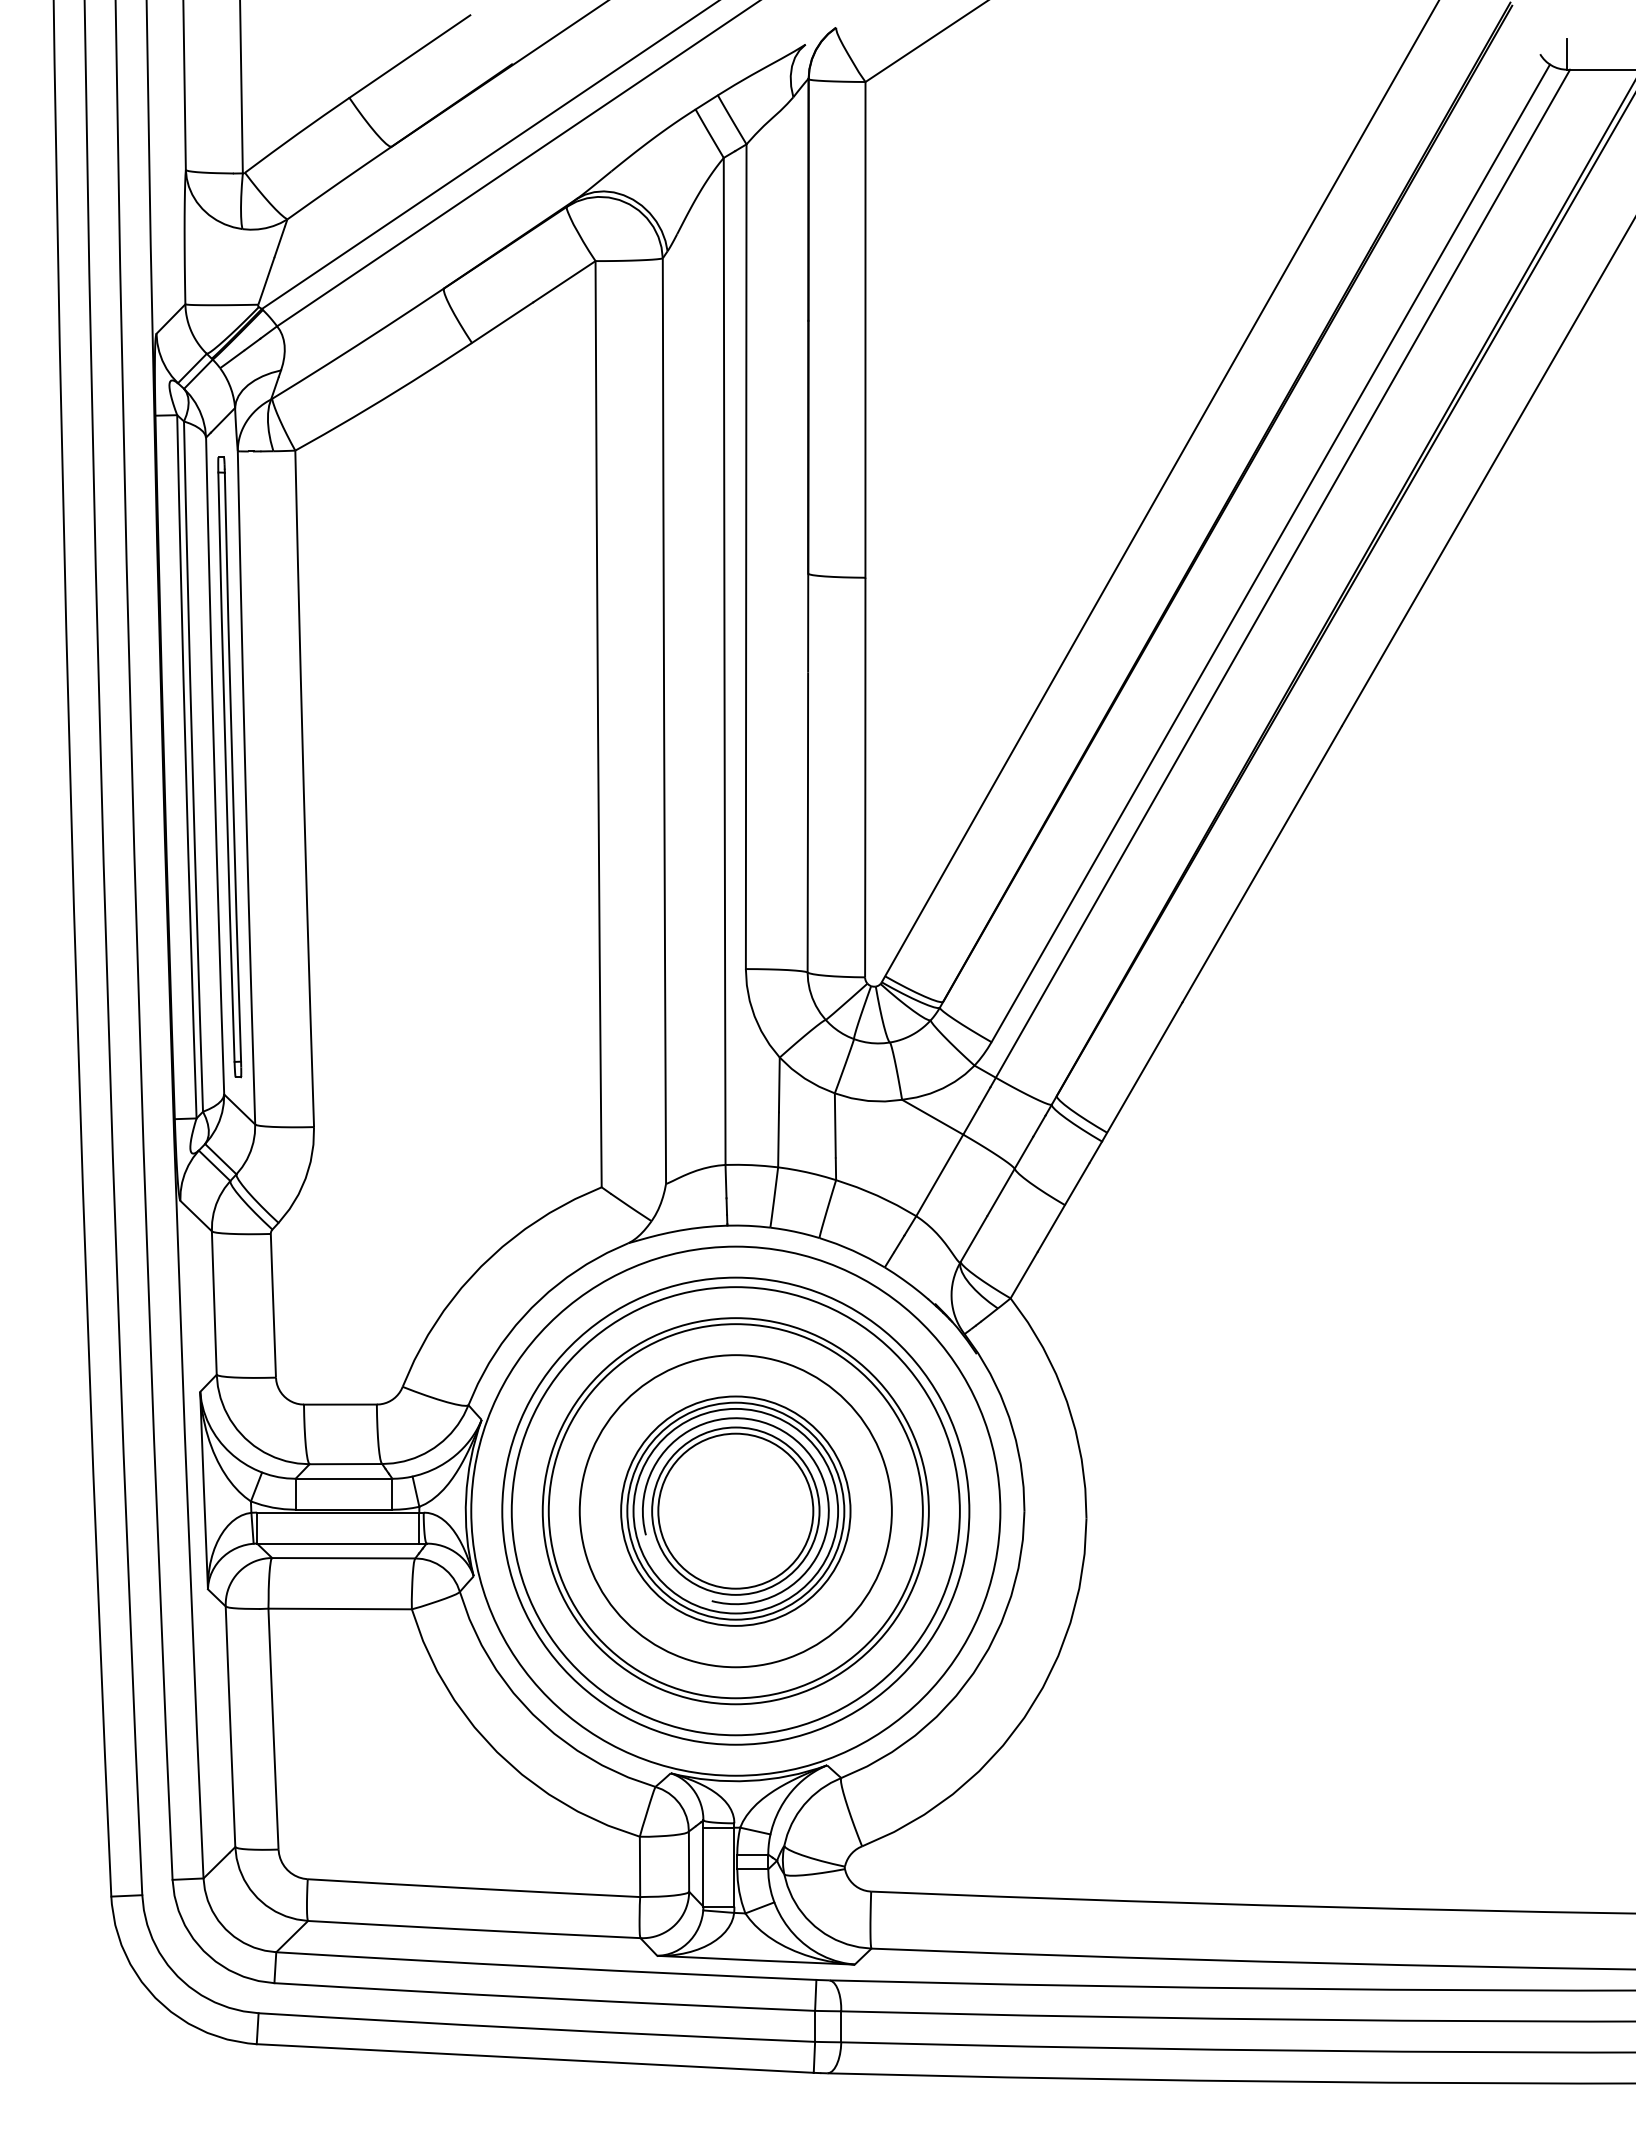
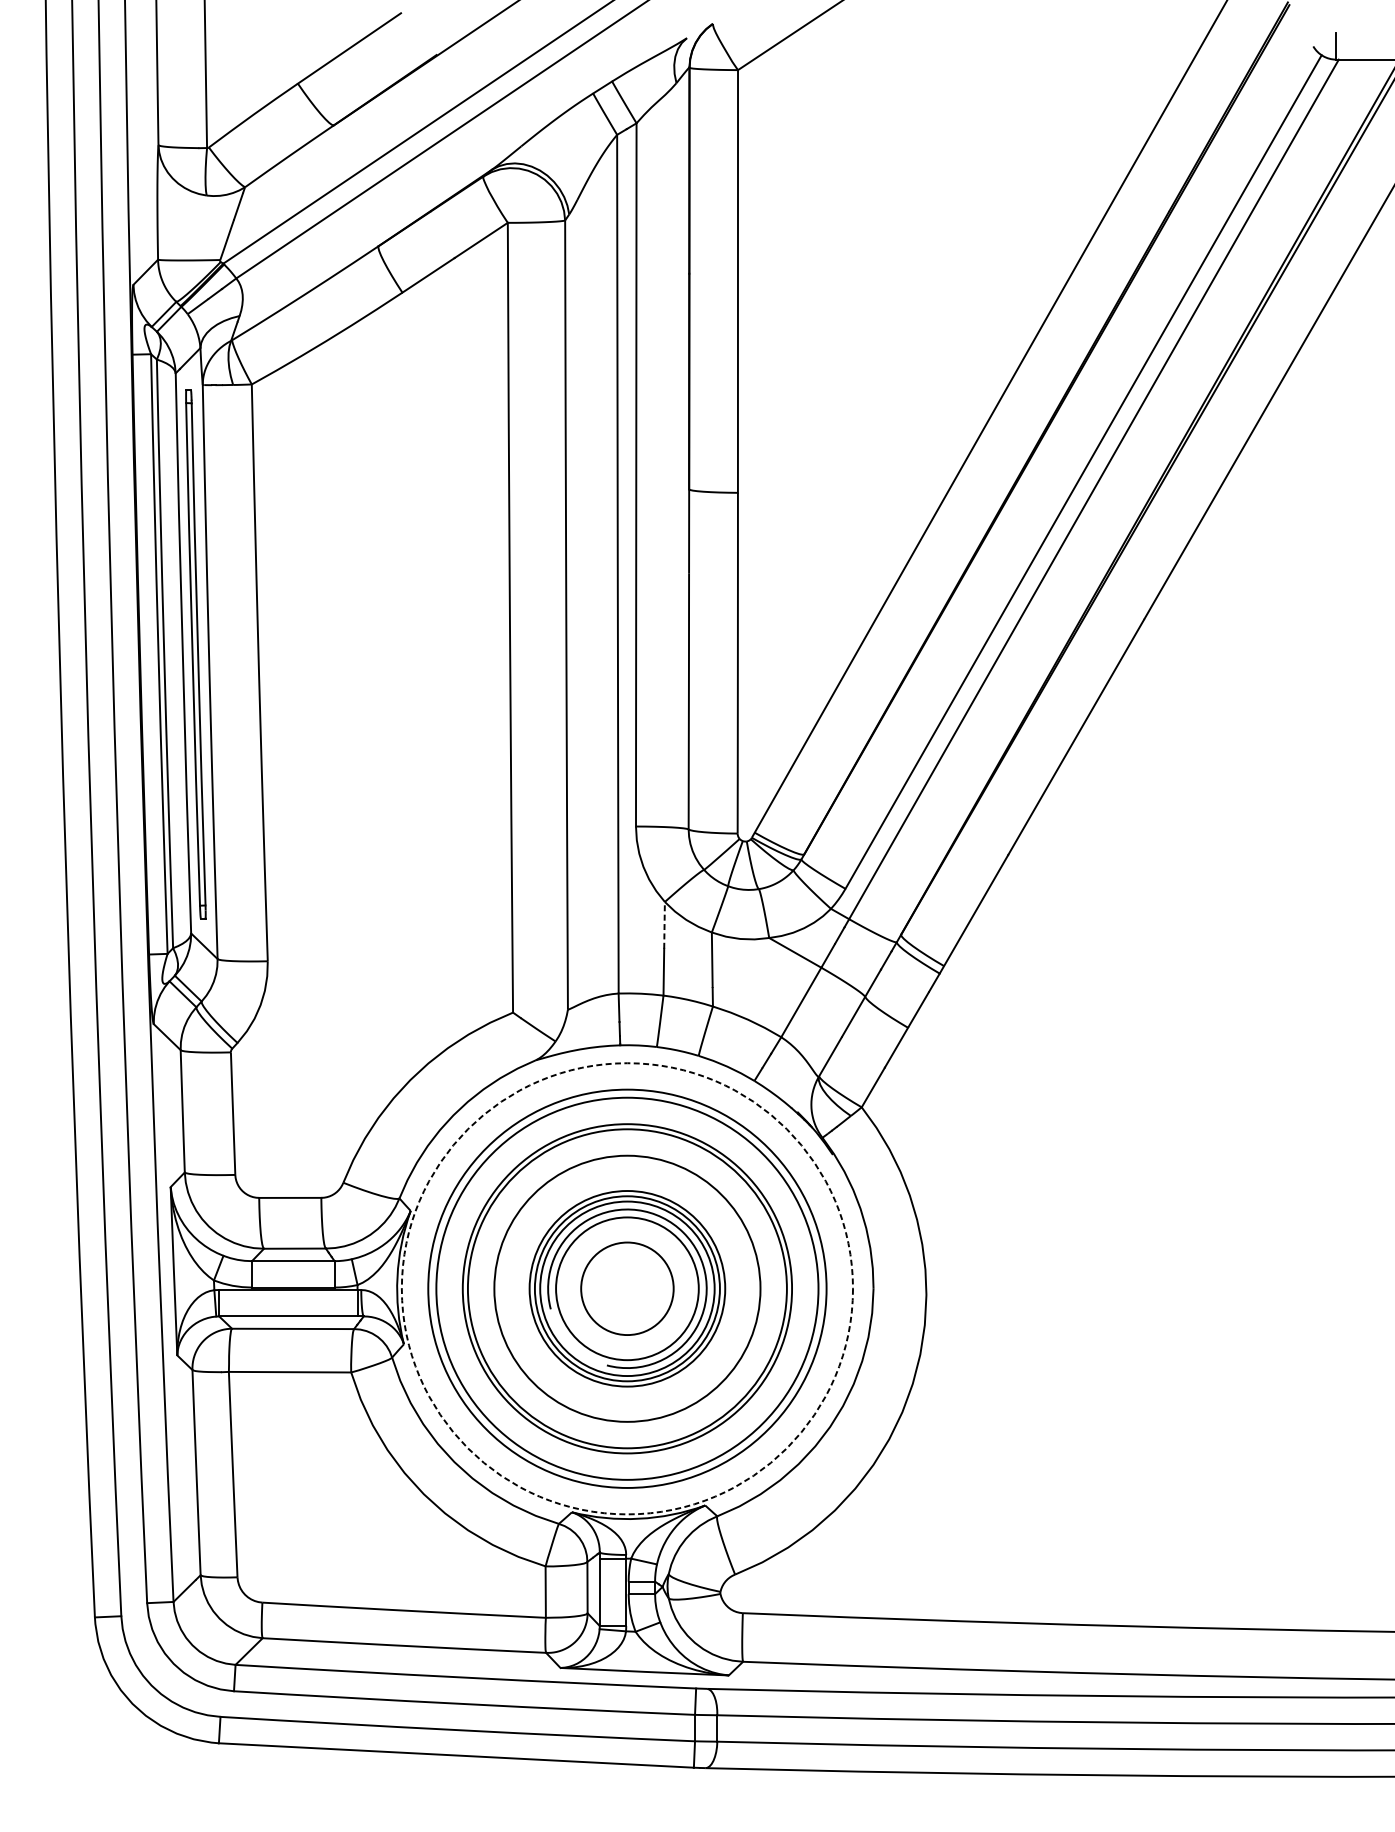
line: (779, 1084) -> (664, 924), solid -> dashed
circle: (735, 1510) -> (627, 1288), size x0.7
circle: (735, 1510) -> (627, 1288), solid -> dashed

